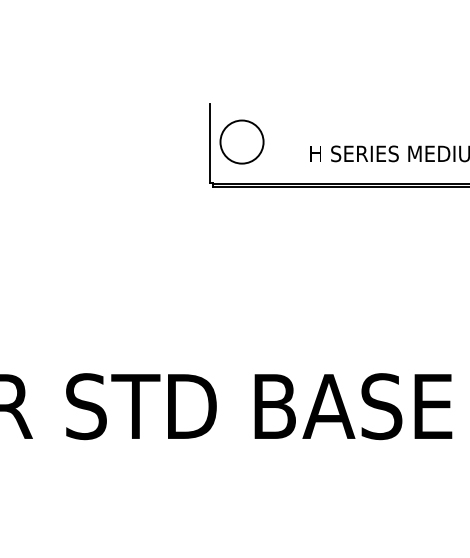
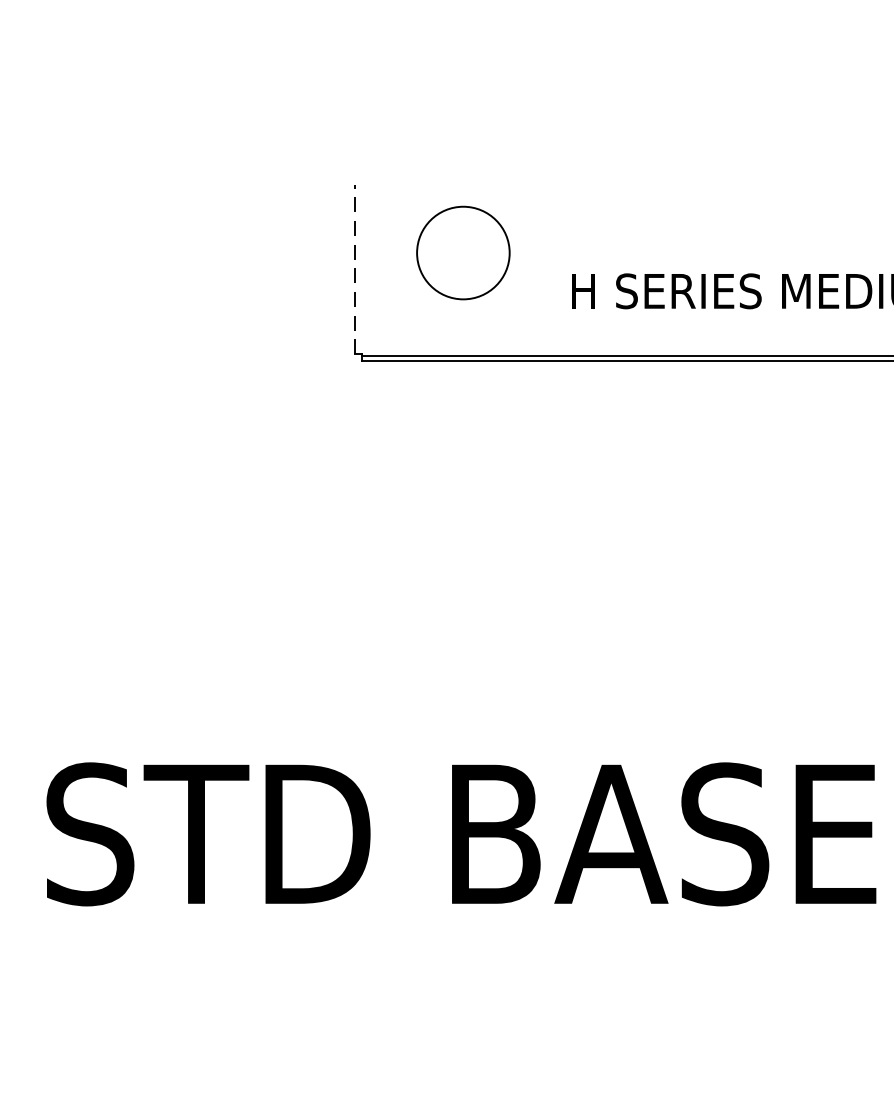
circle: (241, 141) -> (462, 251), moved
line: (209, 143) -> (354, 268), solid -> dashed

